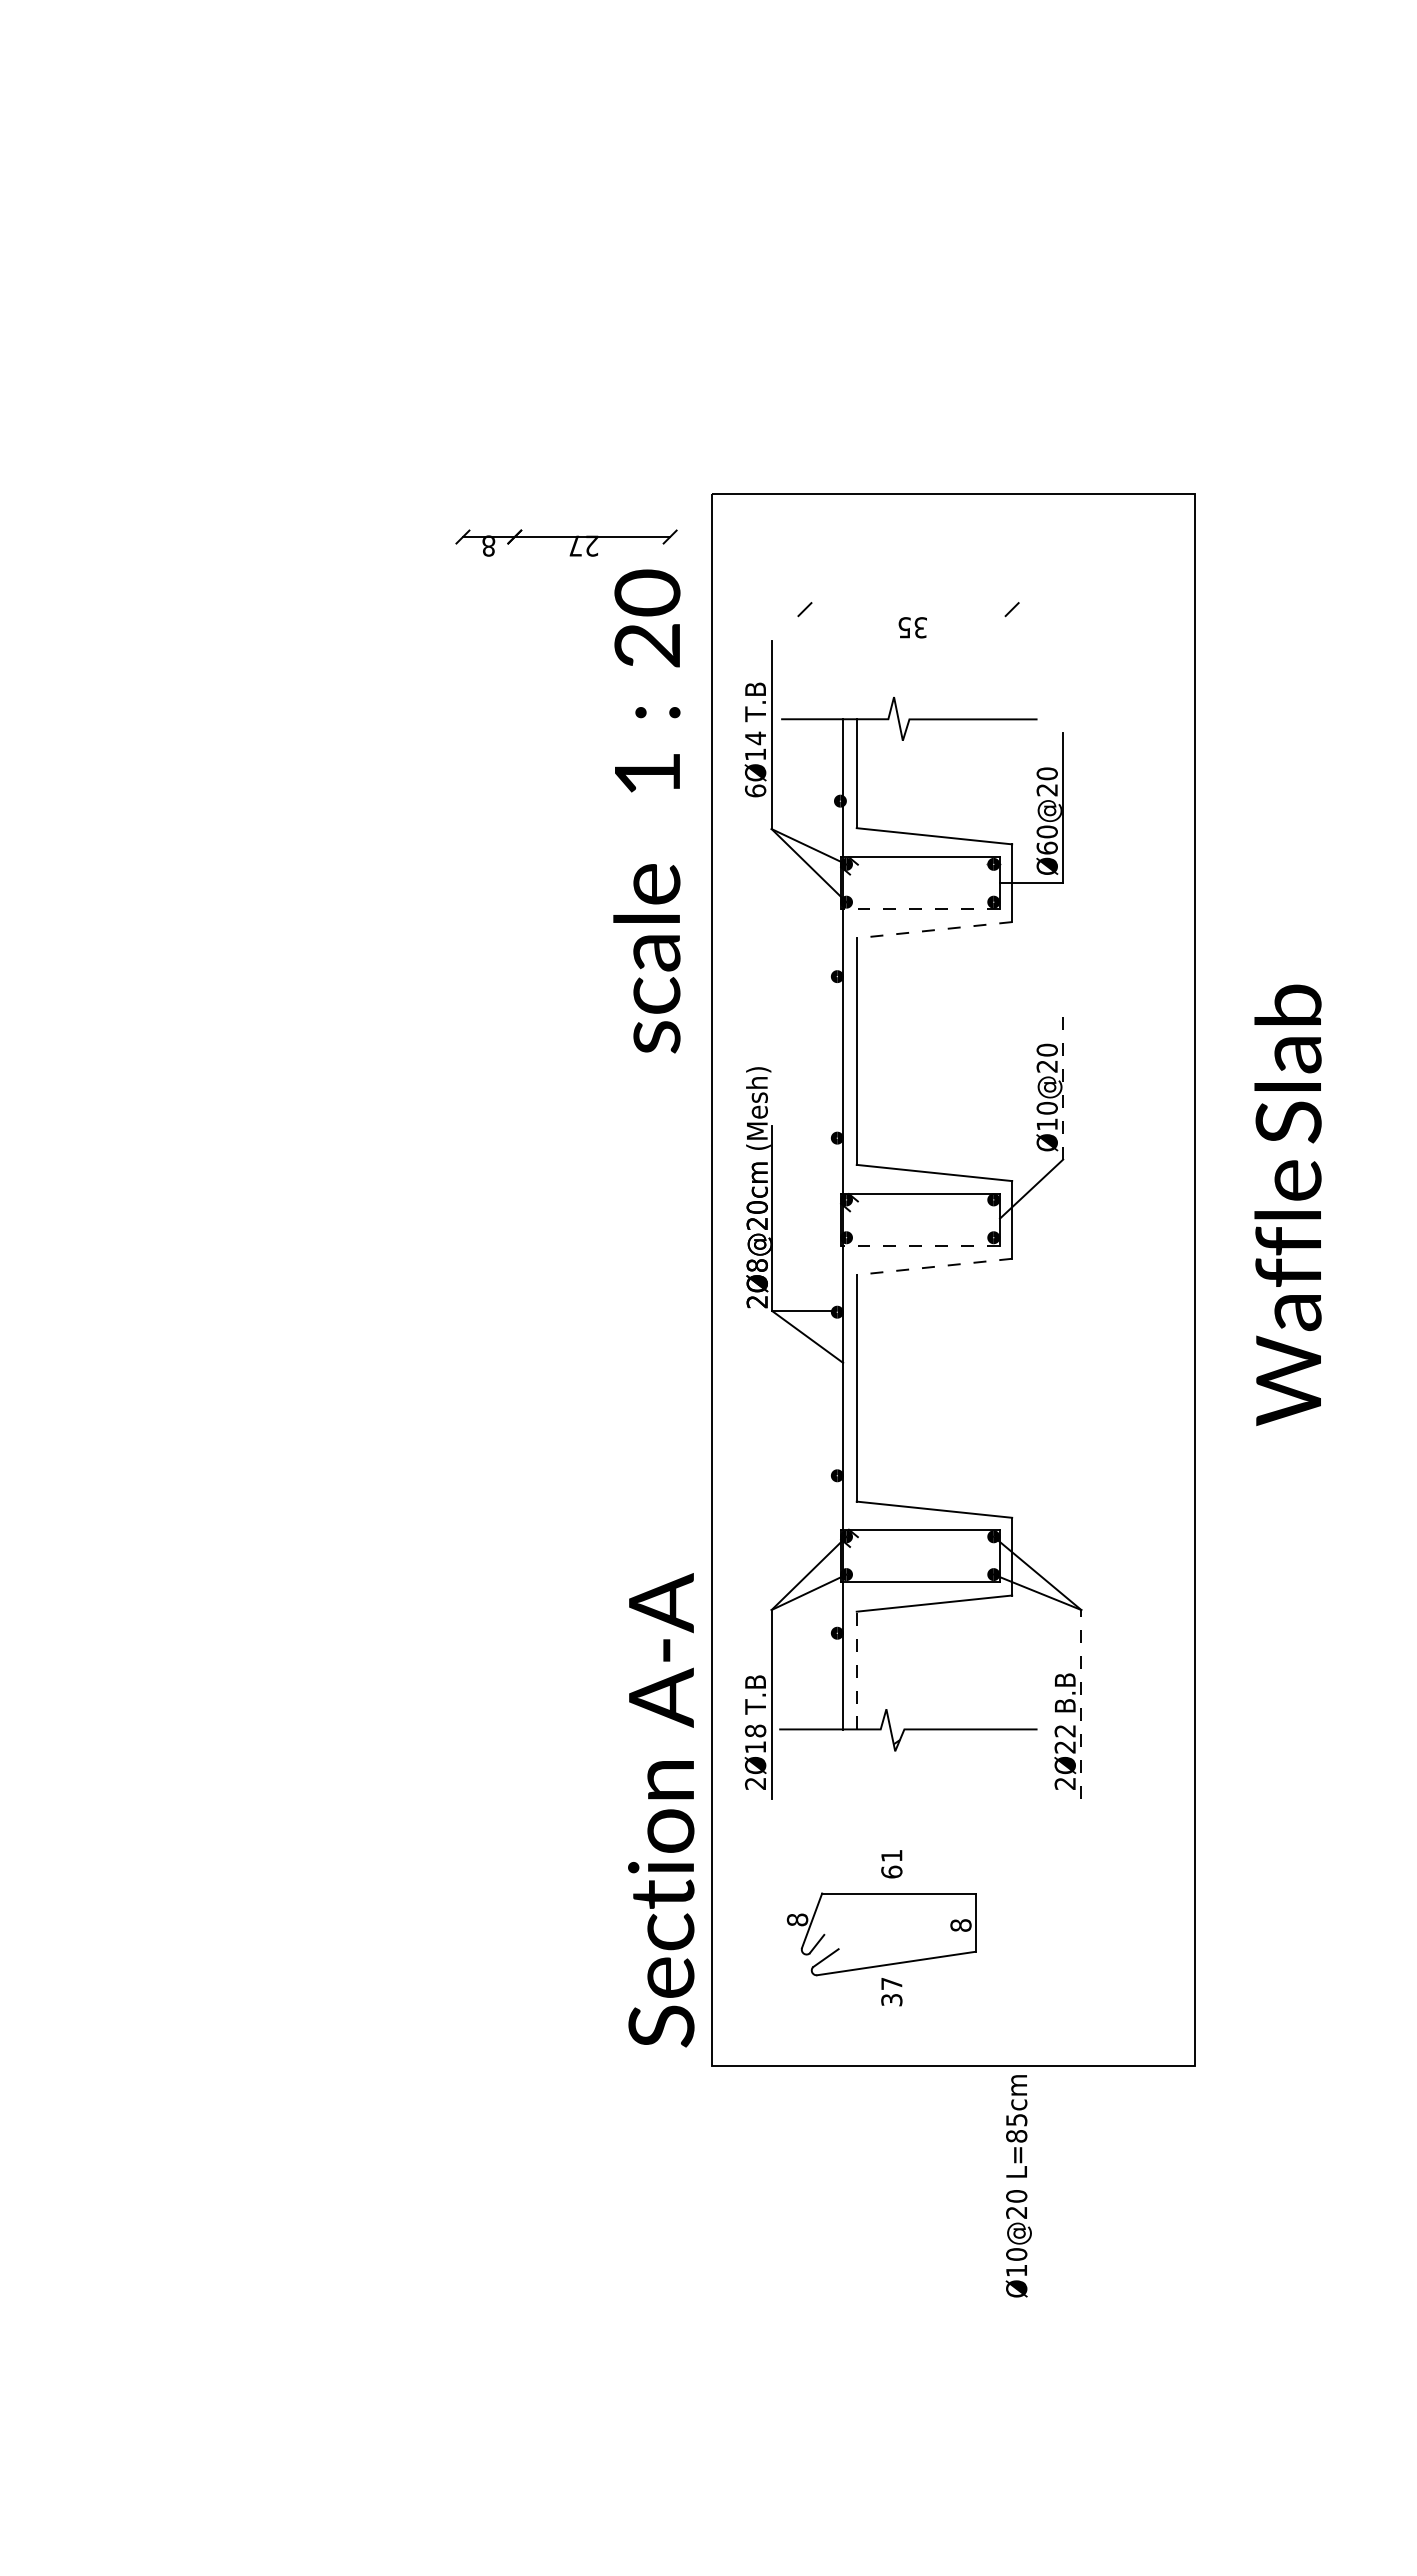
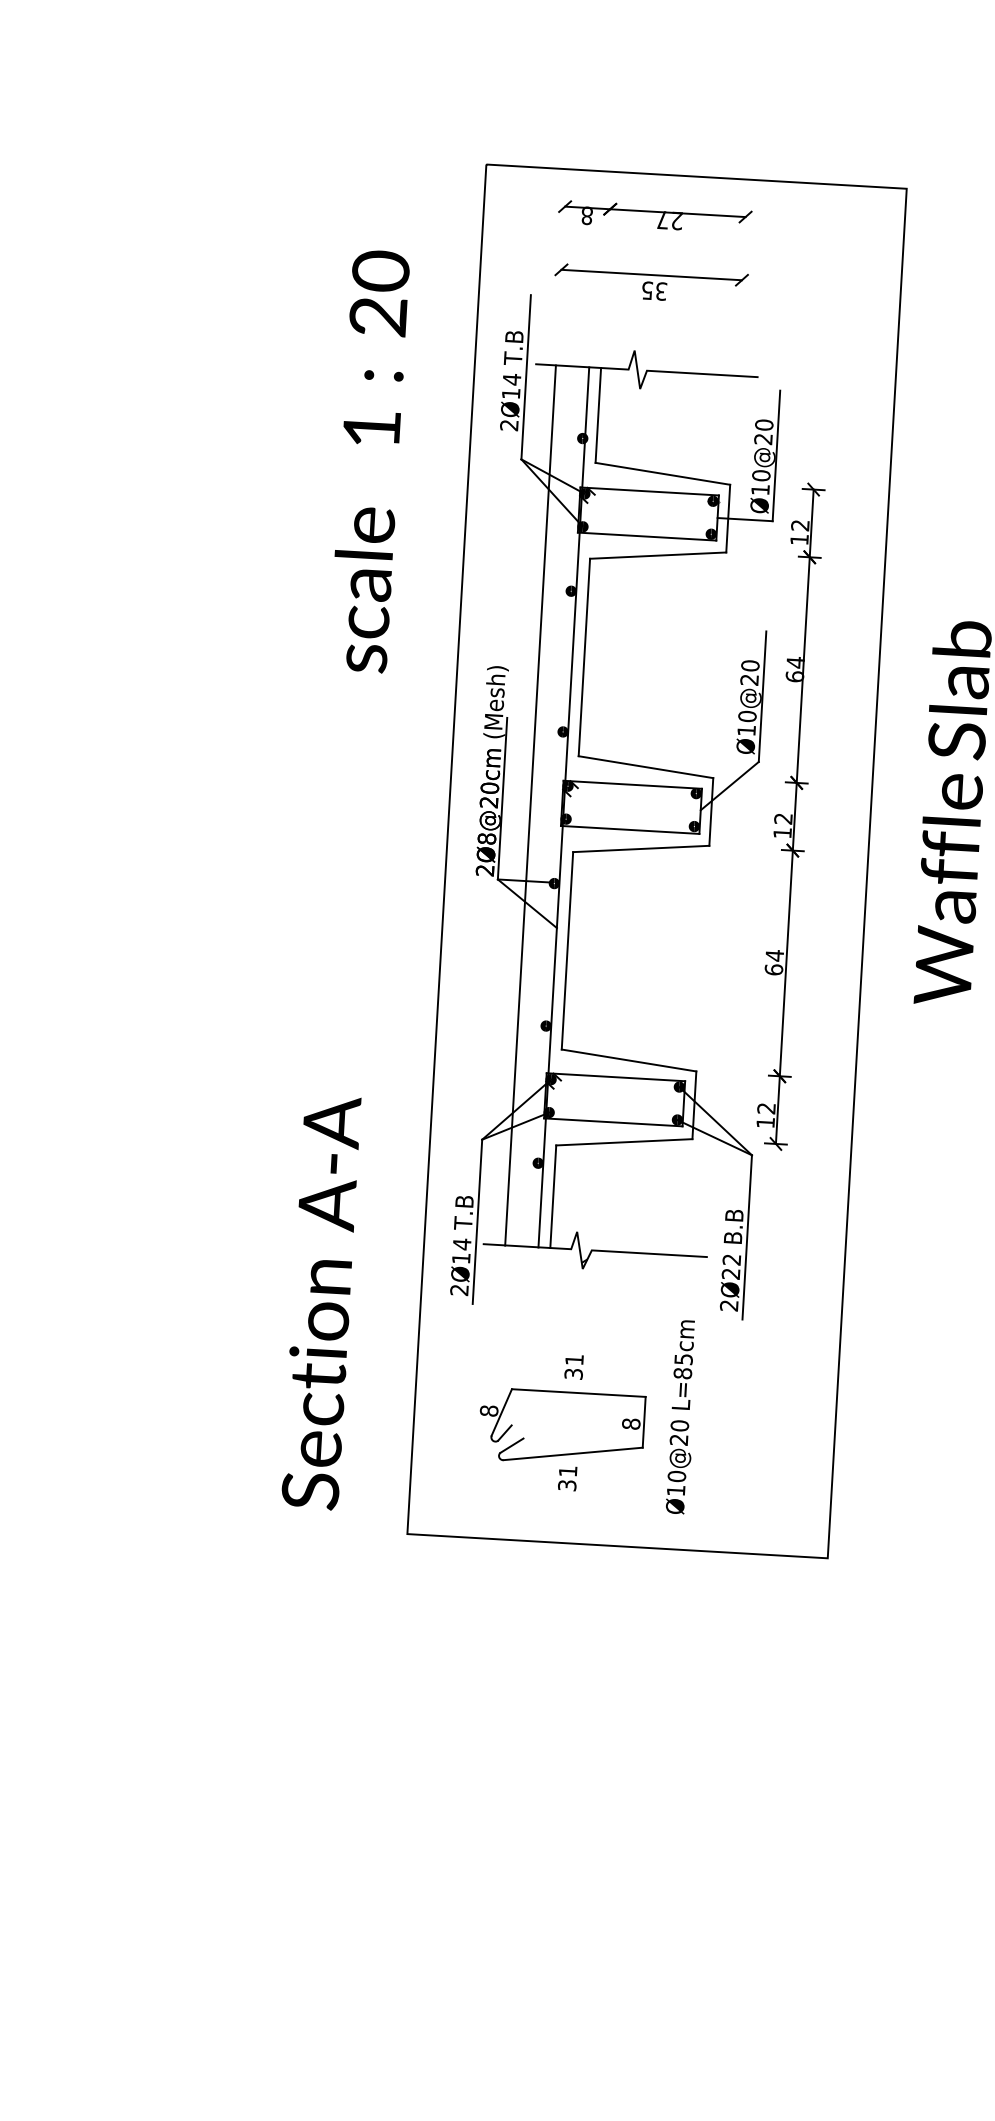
part: (566, 542) -> (655, 216), moved
line: (908, 609) -> (651, 274), added
text: (755, 790) -> (509, 424), 6Ø14 -> 2Ø14
text: (646, 811) -> (369, 461), moved
text: (1046, 847) -> (759, 489), Ø60@20 -> Ø10@20
line: (920, 909) -> (647, 536), dashed -> solid
line: (933, 930) -> (657, 555), dashed -> solid
line: (1063, 1084) -> (762, 696), dashed -> solid
part: (1102, 1219) -> (790, 816), added
line: (804, 1224) -> (530, 805), added
line: (920, 1245) -> (630, 829), dashed -> solid
line: (933, 1266) -> (640, 848), dashed -> solid
line: (856, 1670) -> (553, 1196), dashed -> solid
line: (1081, 1703) -> (747, 1236), dashed -> solid
text: (755, 1730) -> (462, 1243), 2Ø18 -> 2Ø14
text: (661, 1810) -> (321, 1303), moved
text: (891, 1871) -> (573, 1373), 61 -> 31
text: (891, 1983) -> (567, 1471), 37 -> 31
text: (1018, 2186) -> (681, 1417), moved

